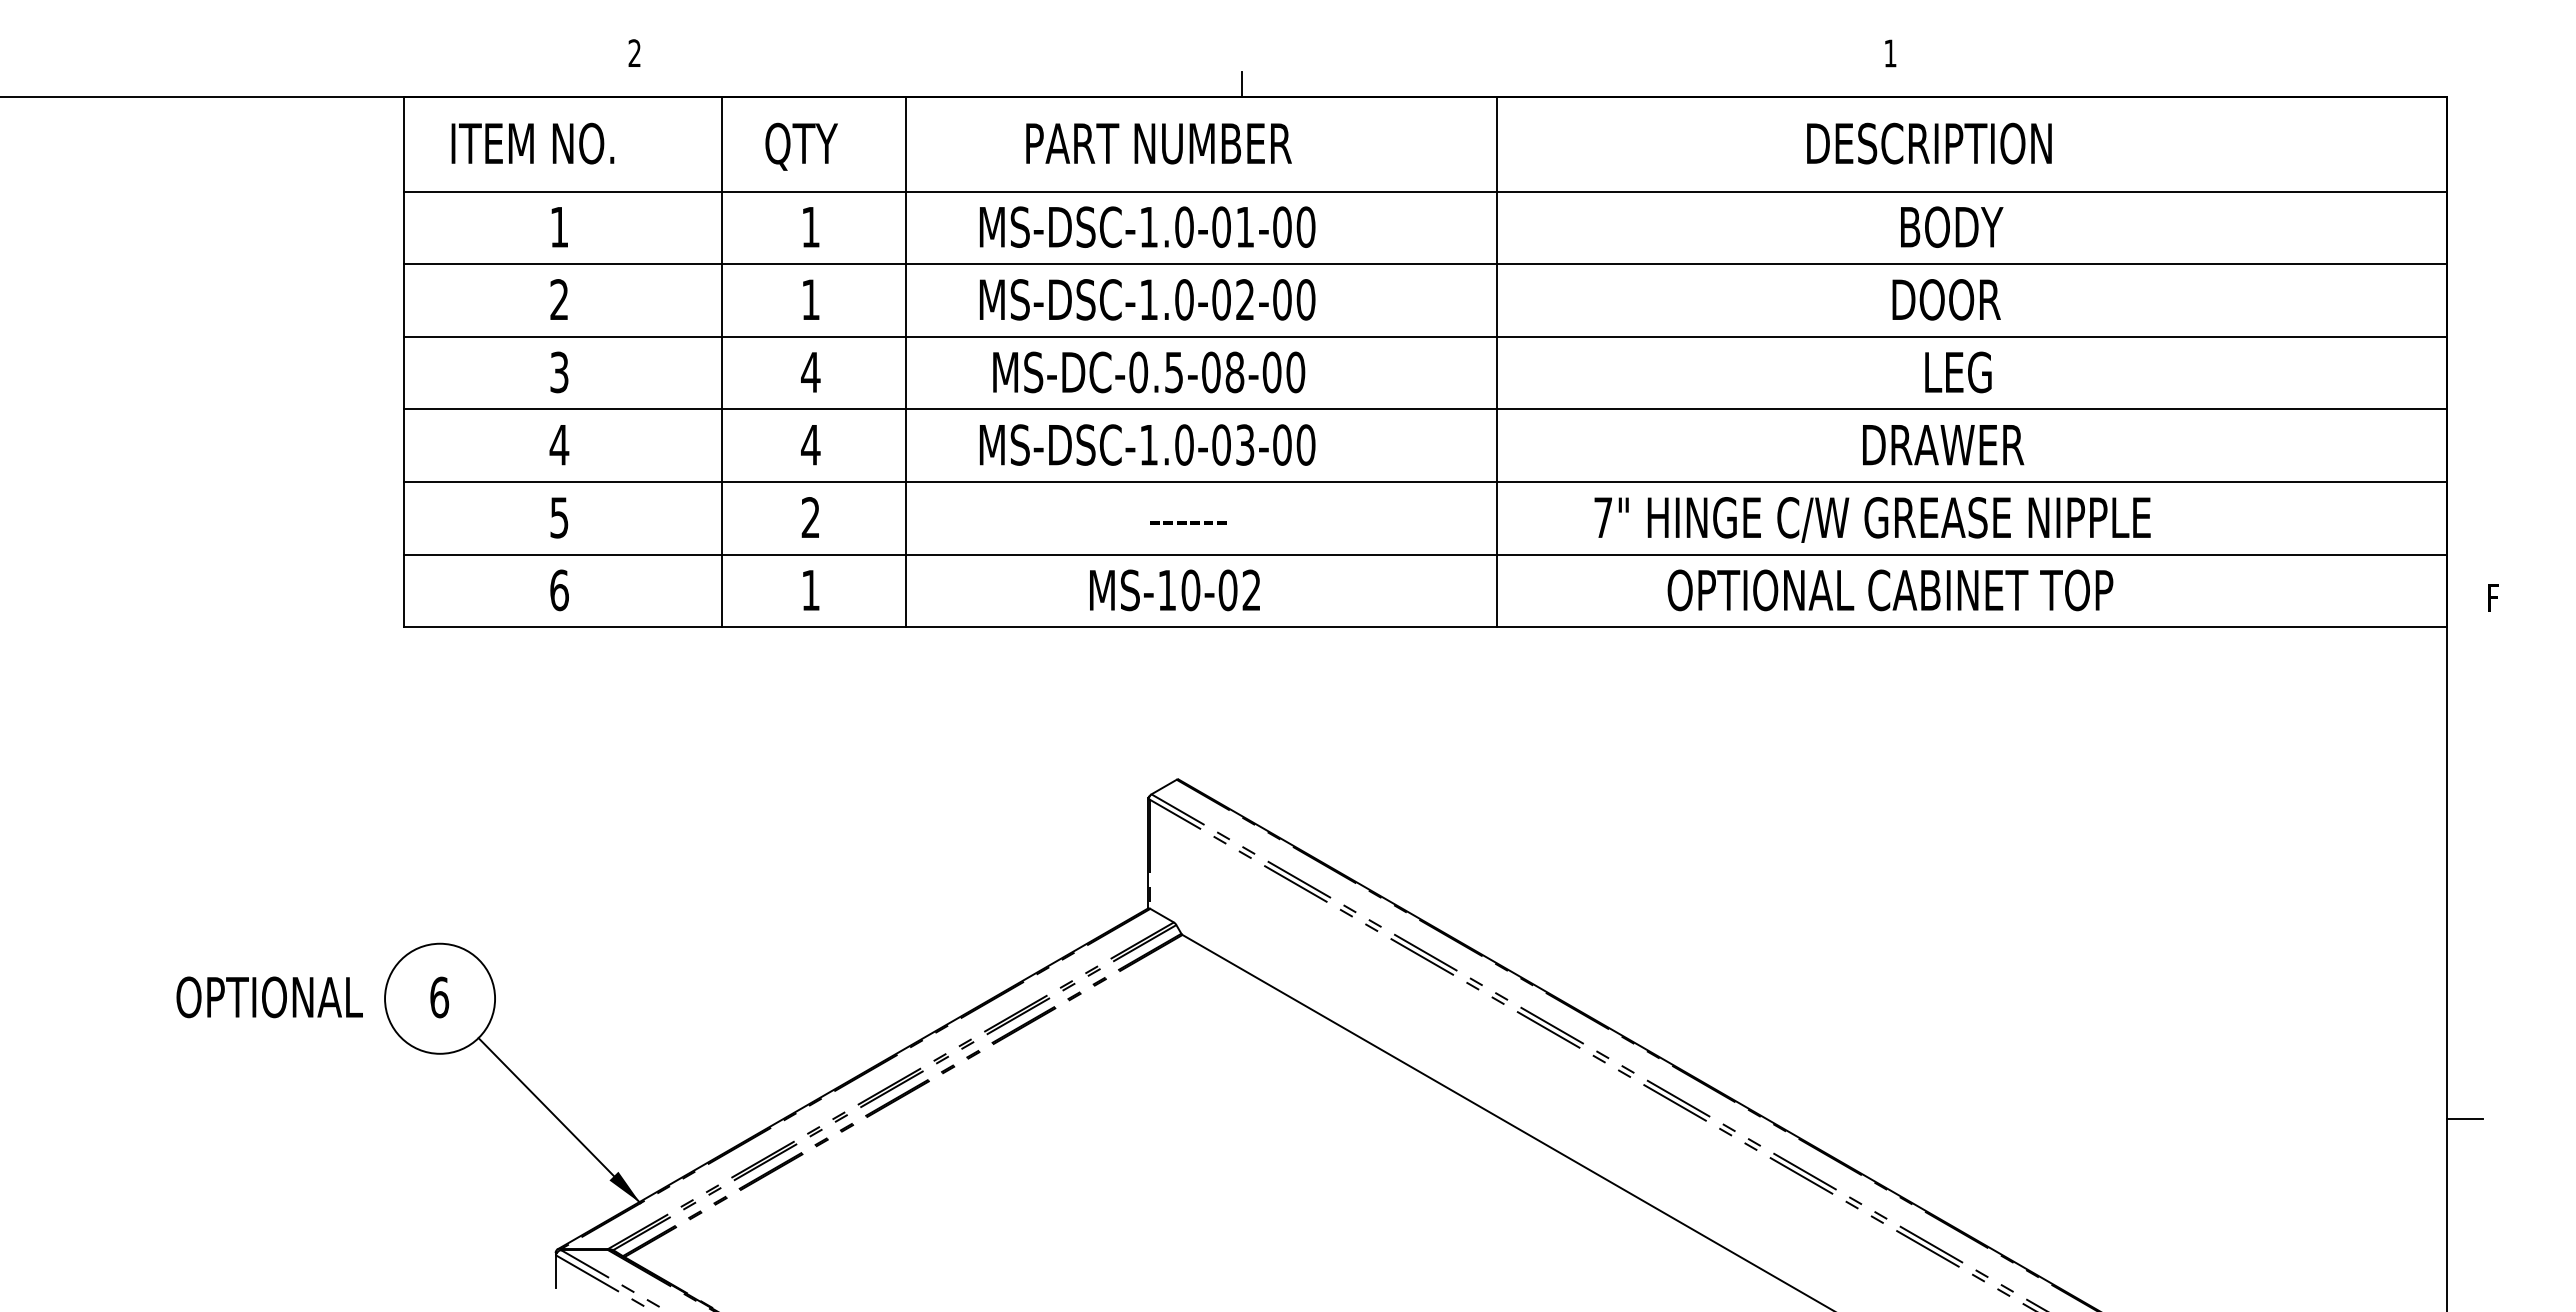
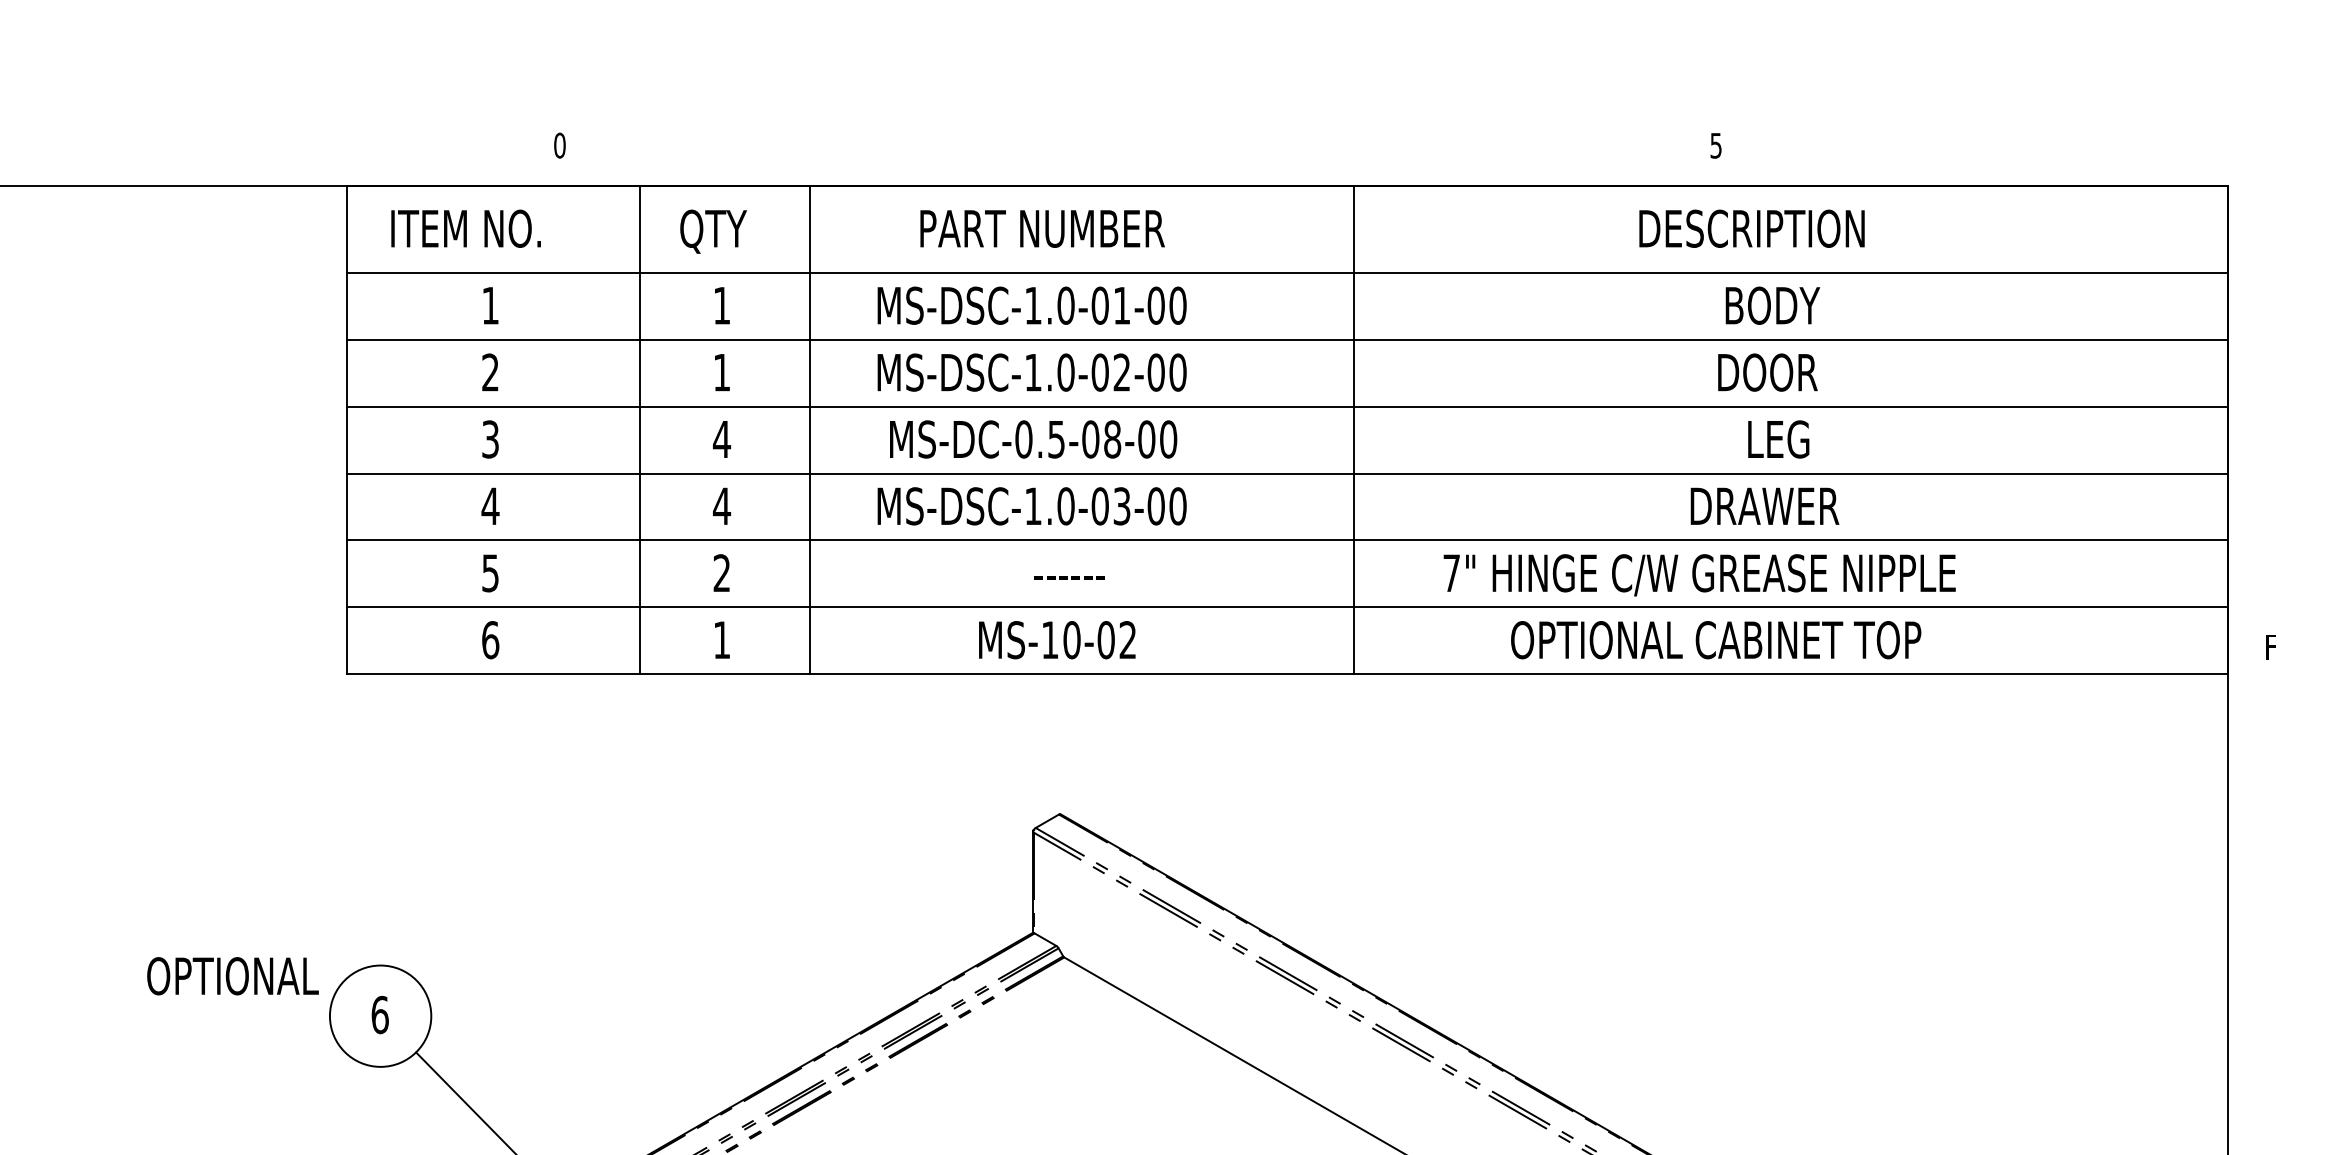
text: (634, 53) -> (559, 145), 2 -> 0
text: (1890, 53) -> (1716, 145), 1 -> 5
line: (1242, 84) -> (1119, 174), removed
text: (269, 997) -> (232, 976), moved
line: (2464, 1118) -> (2244, 1126), removed

